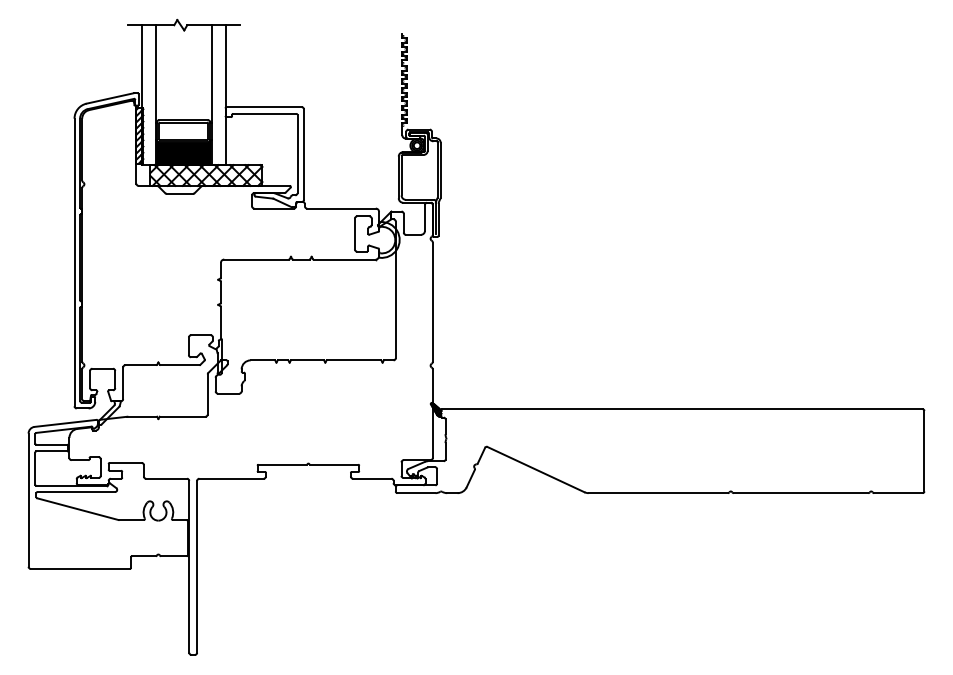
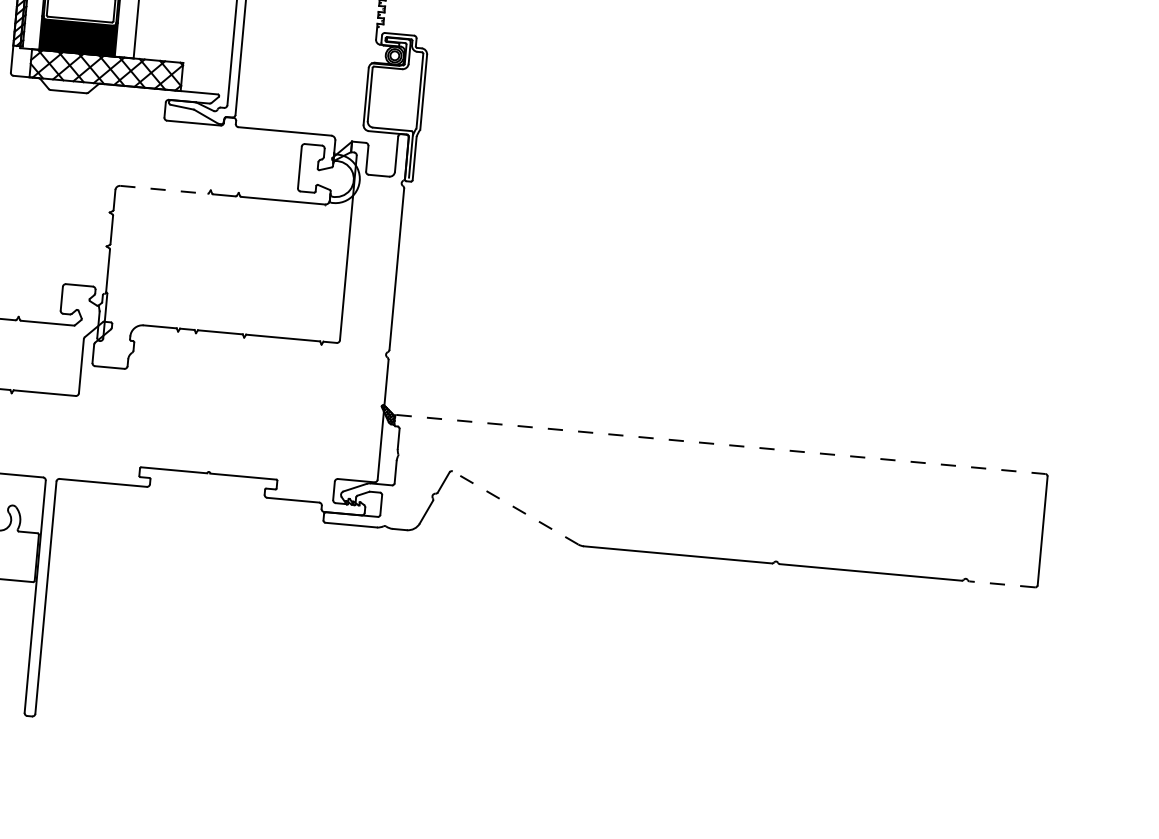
line: (257, 259) -> (165, 189), solid -> dashed
line: (683, 409) -> (722, 444), solid -> dashed
line: (535, 469) -> (514, 507), solid -> dashed
line: (897, 493) -> (1001, 584), solid -> dashed

